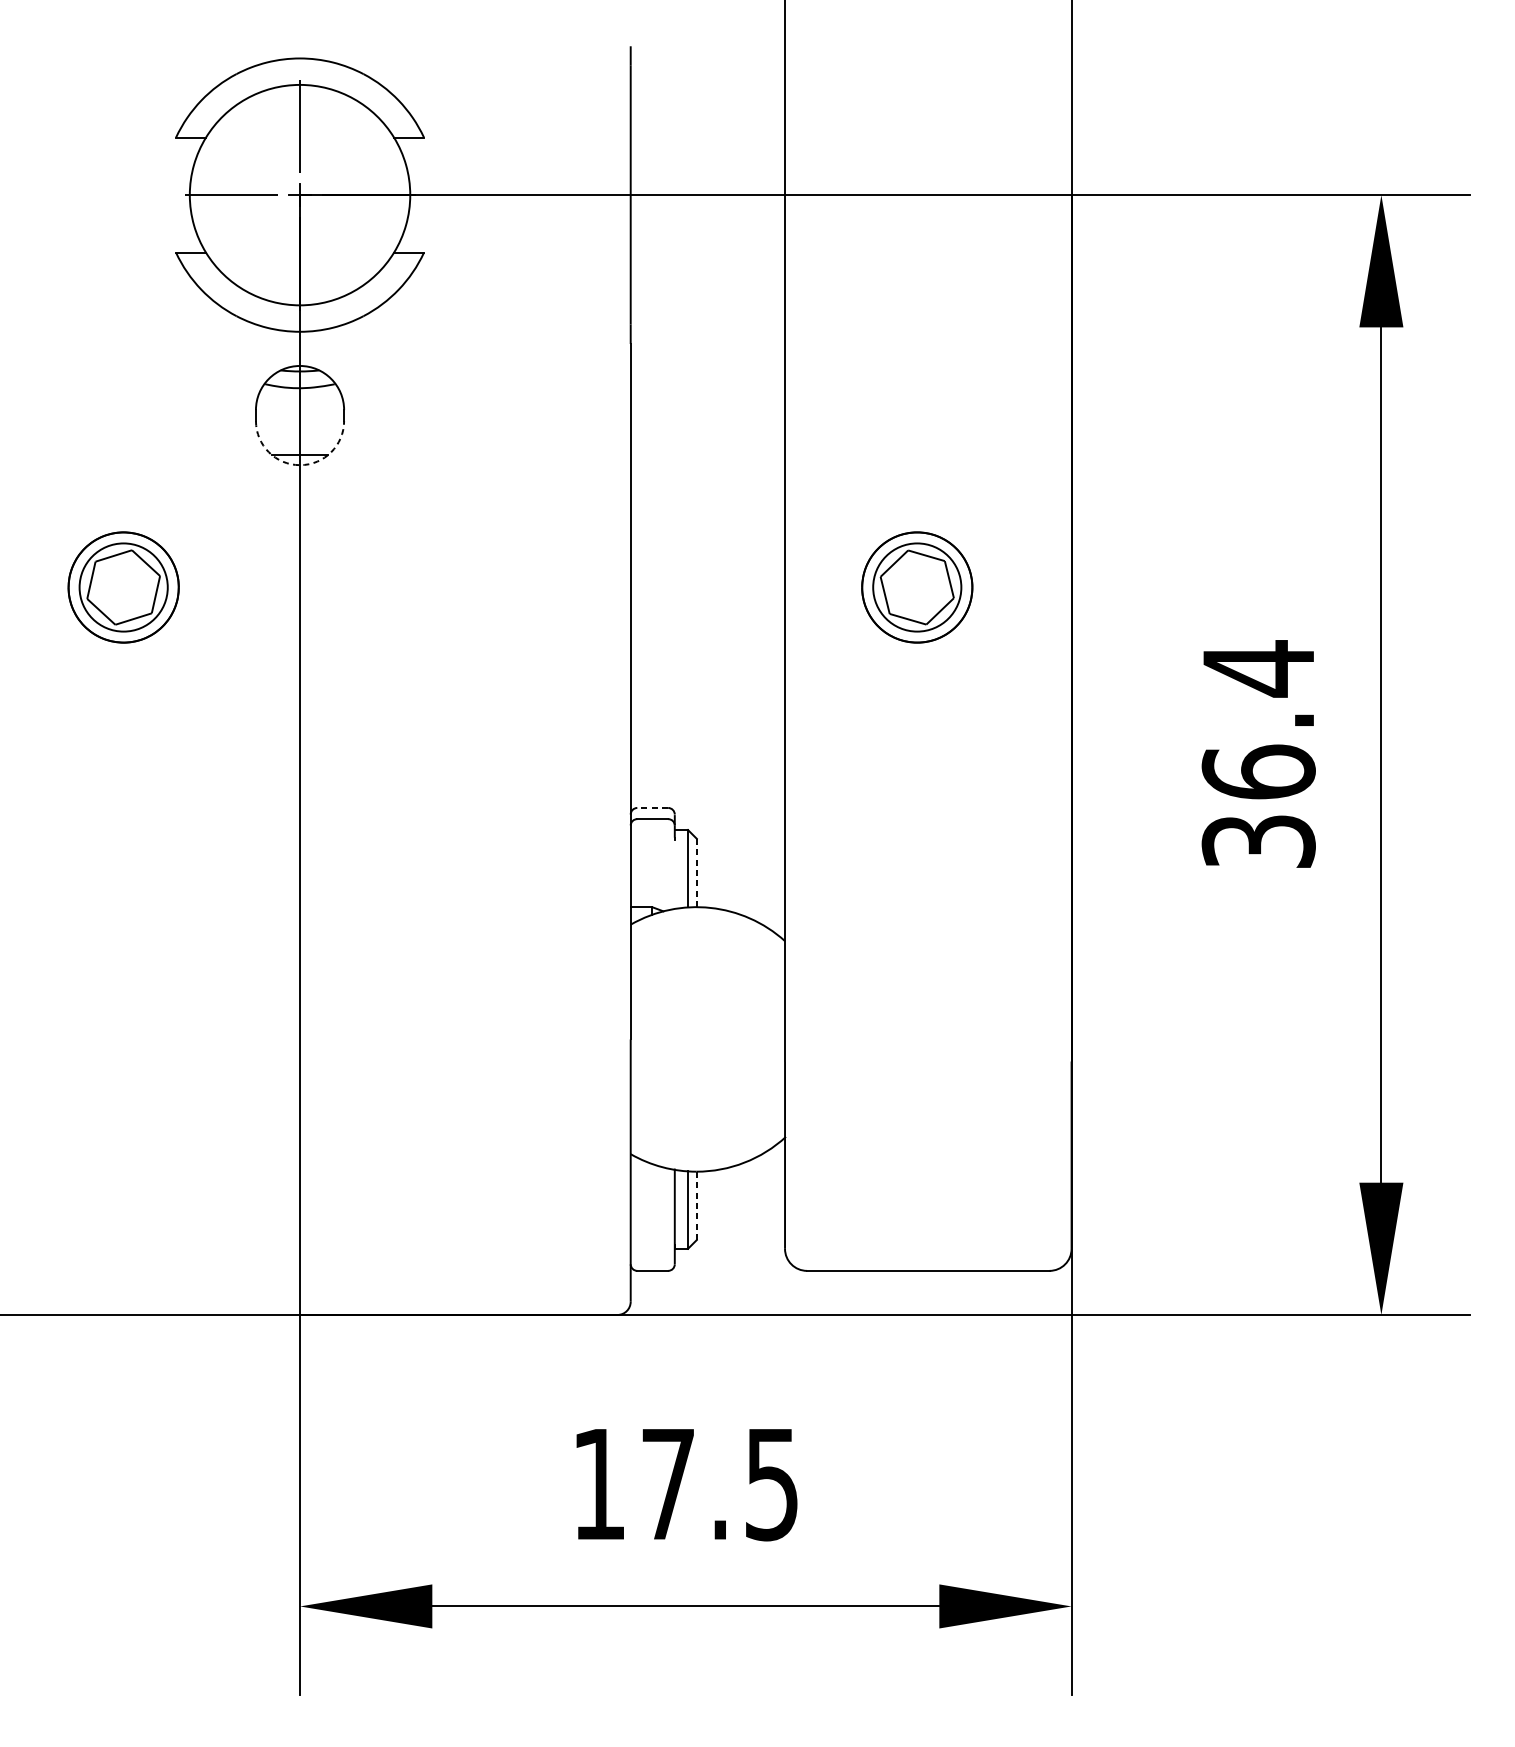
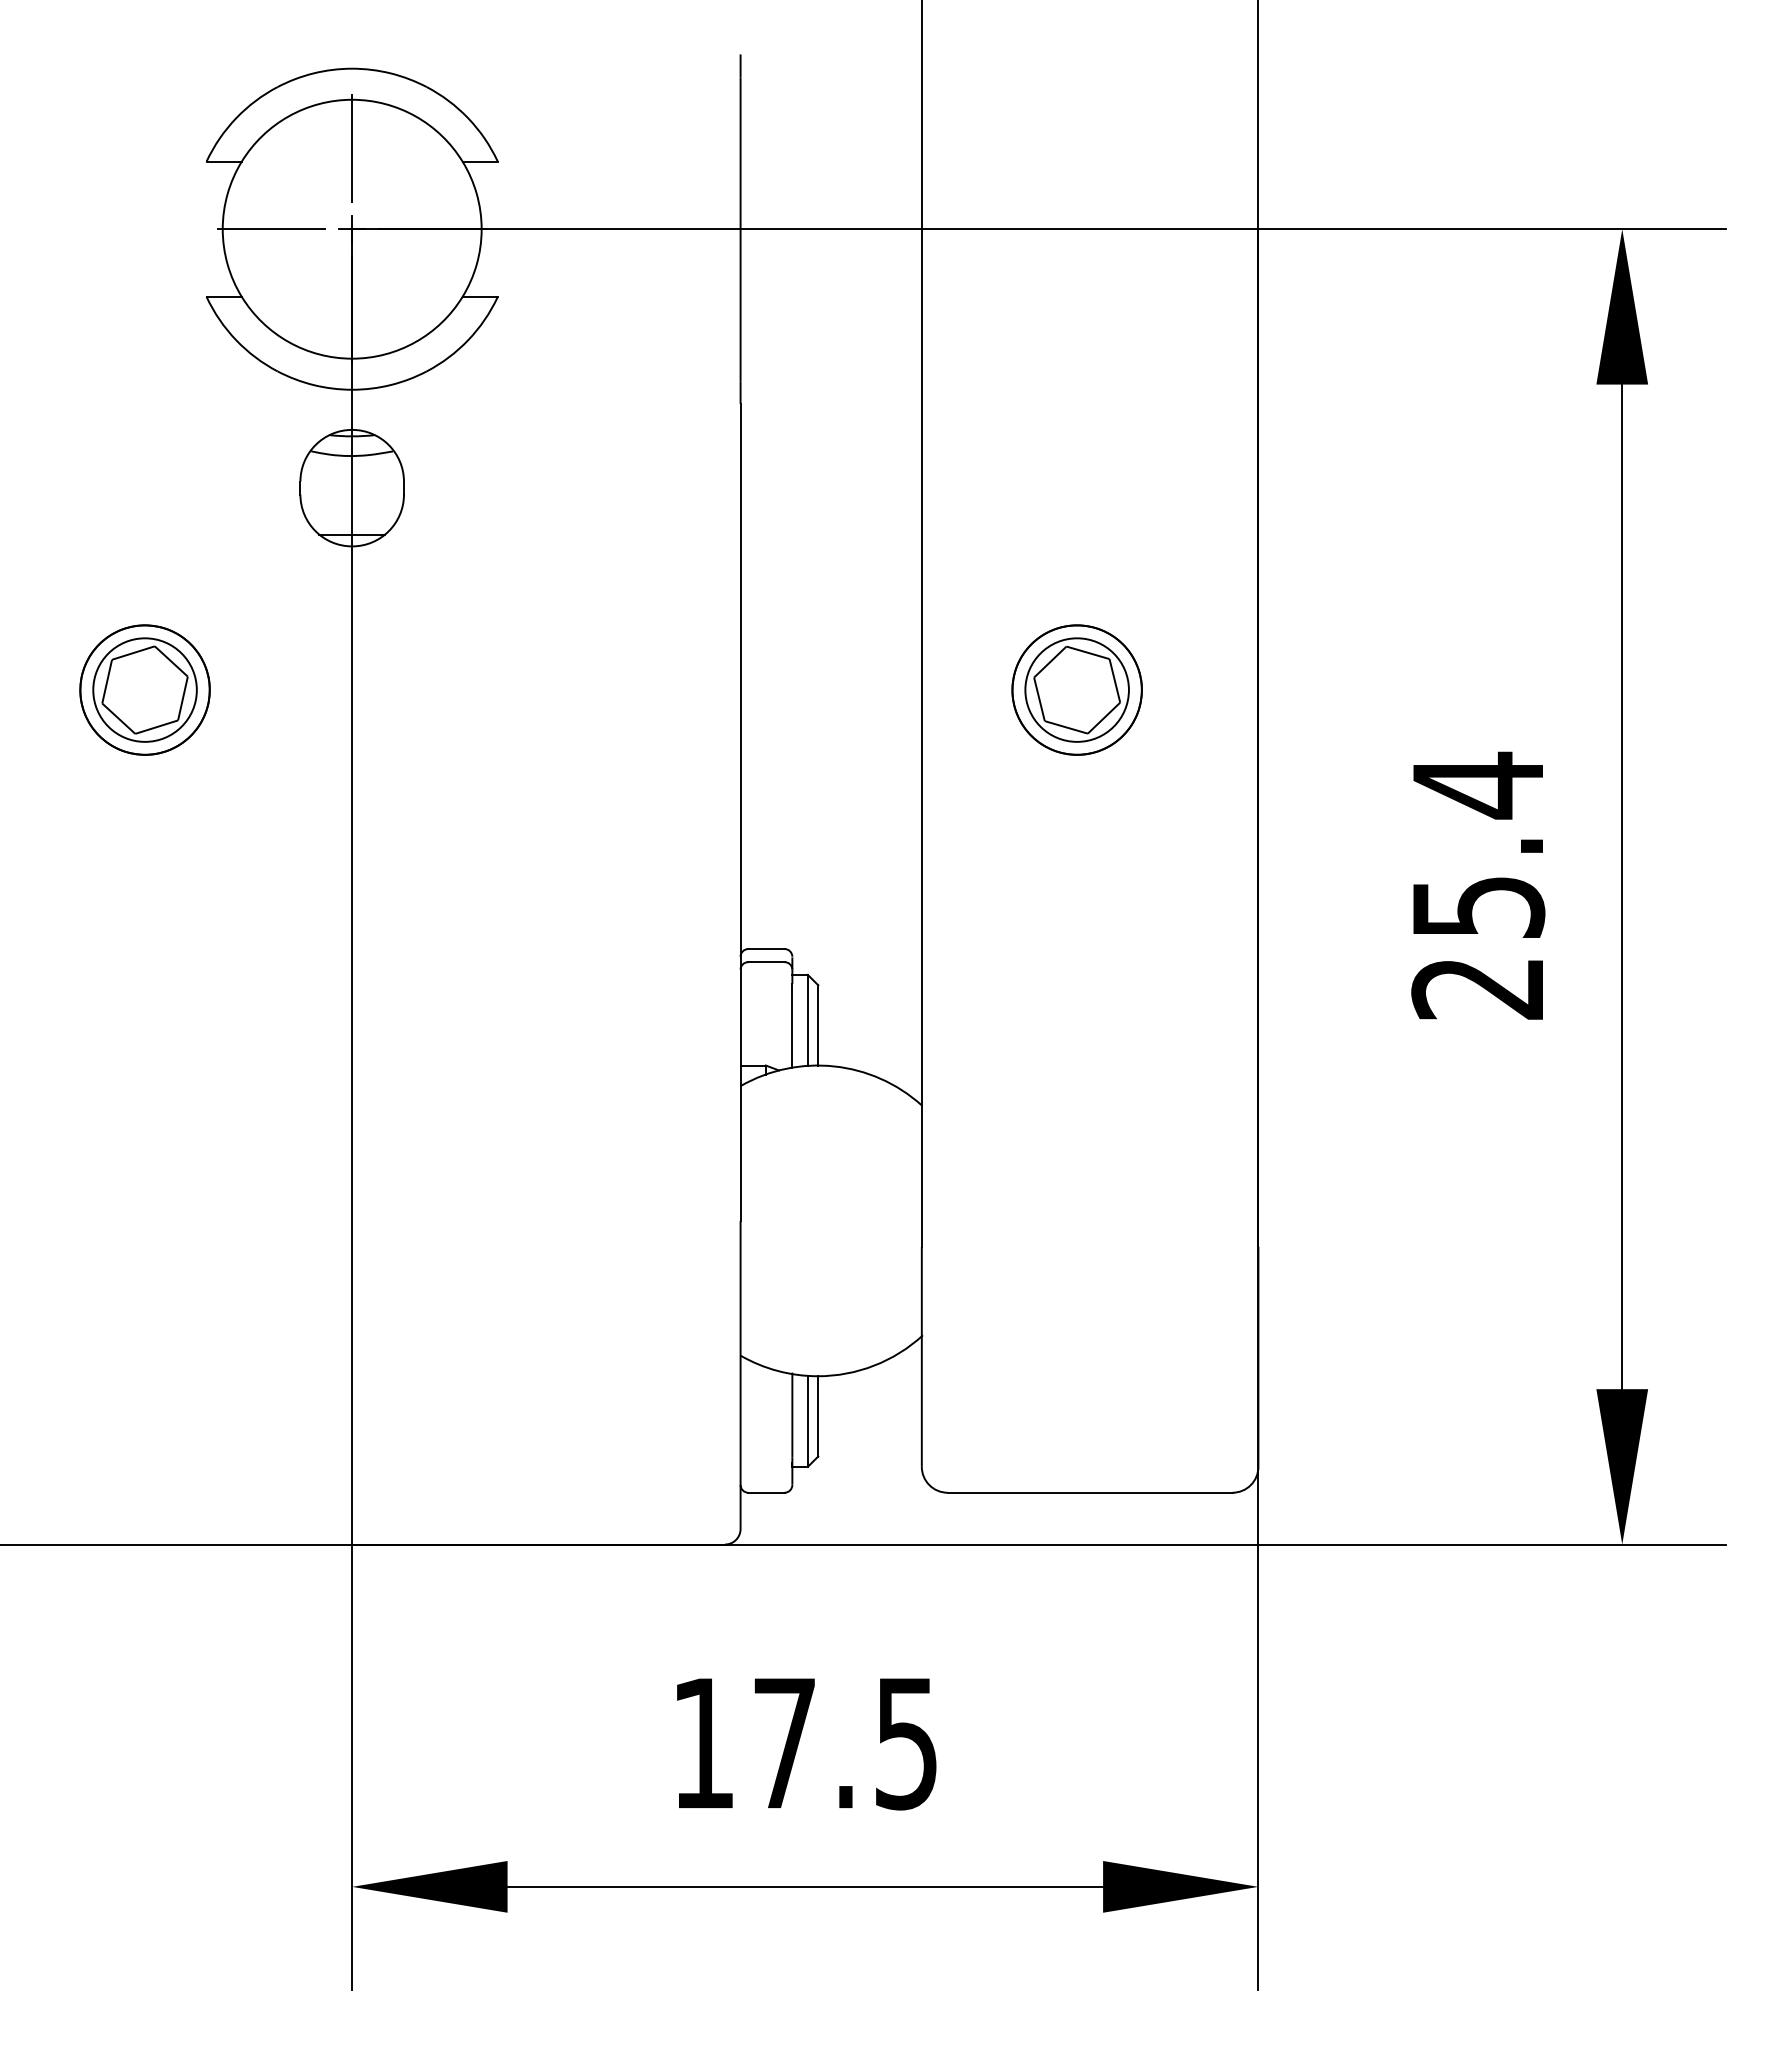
arc: (300, 465) -> (352, 546), dashed -> solid
text: (1258, 805) -> (1478, 946), 36.4 -> 25.4
line: (651, 808) -> (765, 949), dashed -> solid
line: (697, 872) -> (818, 1024), dashed -> solid
line: (674, 873) -> (792, 1026), added
line: (697, 1205) -> (818, 1415), dashed -> solid

